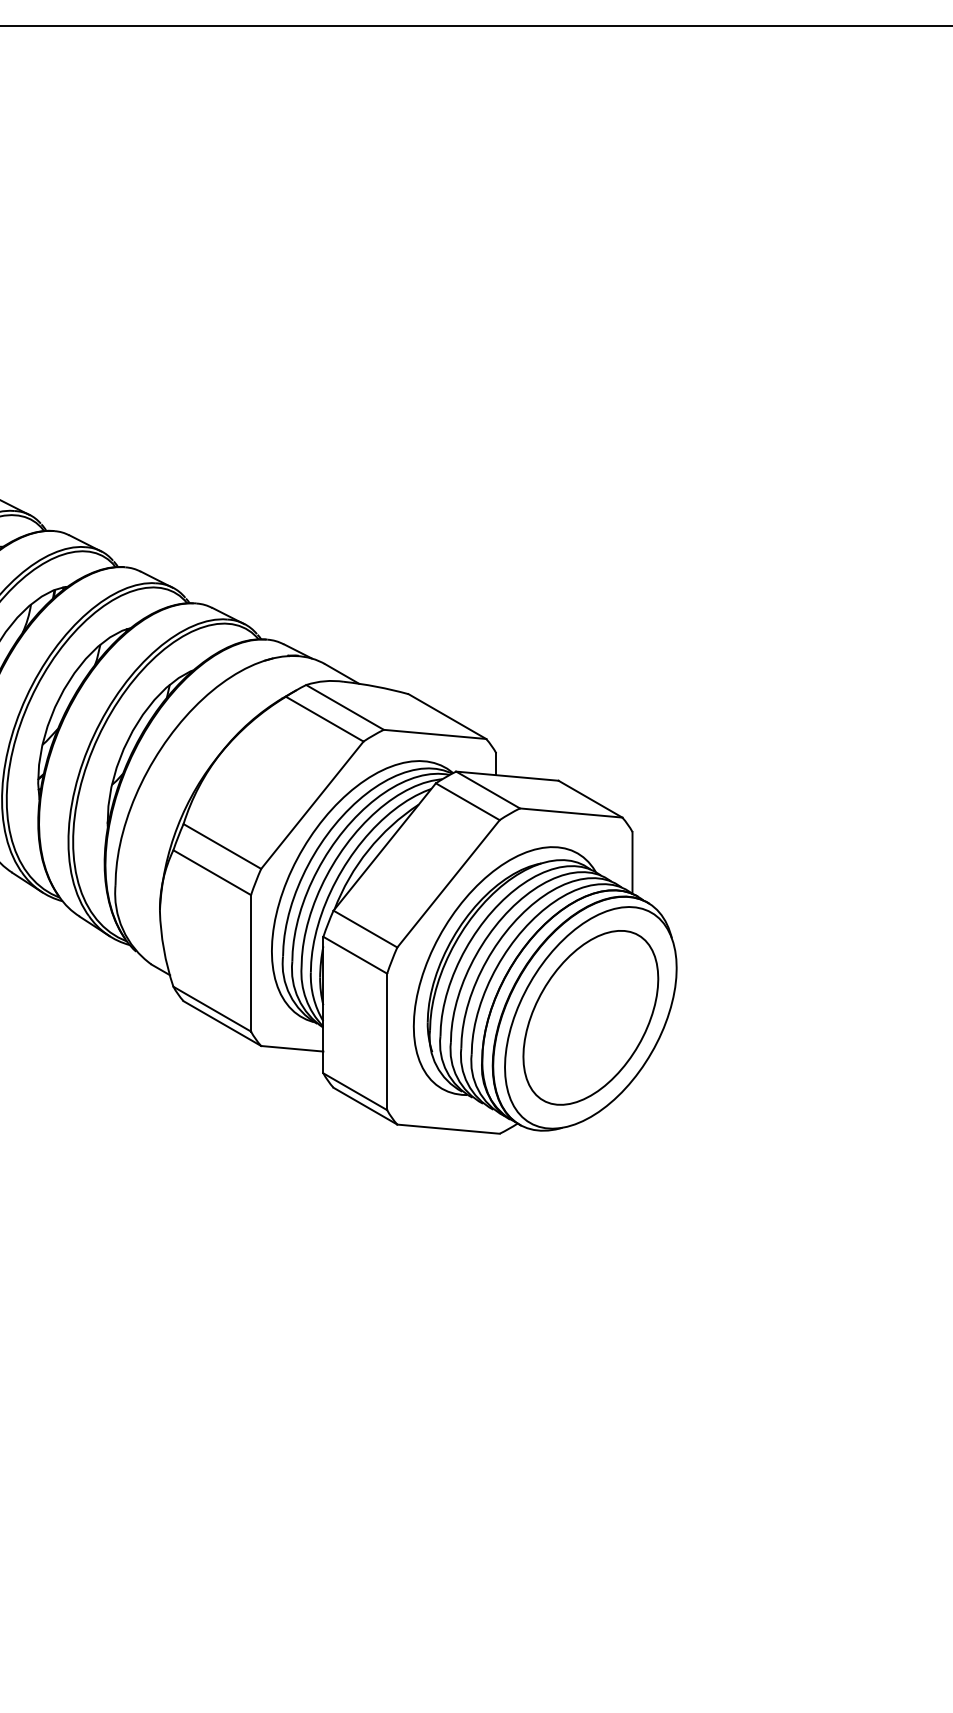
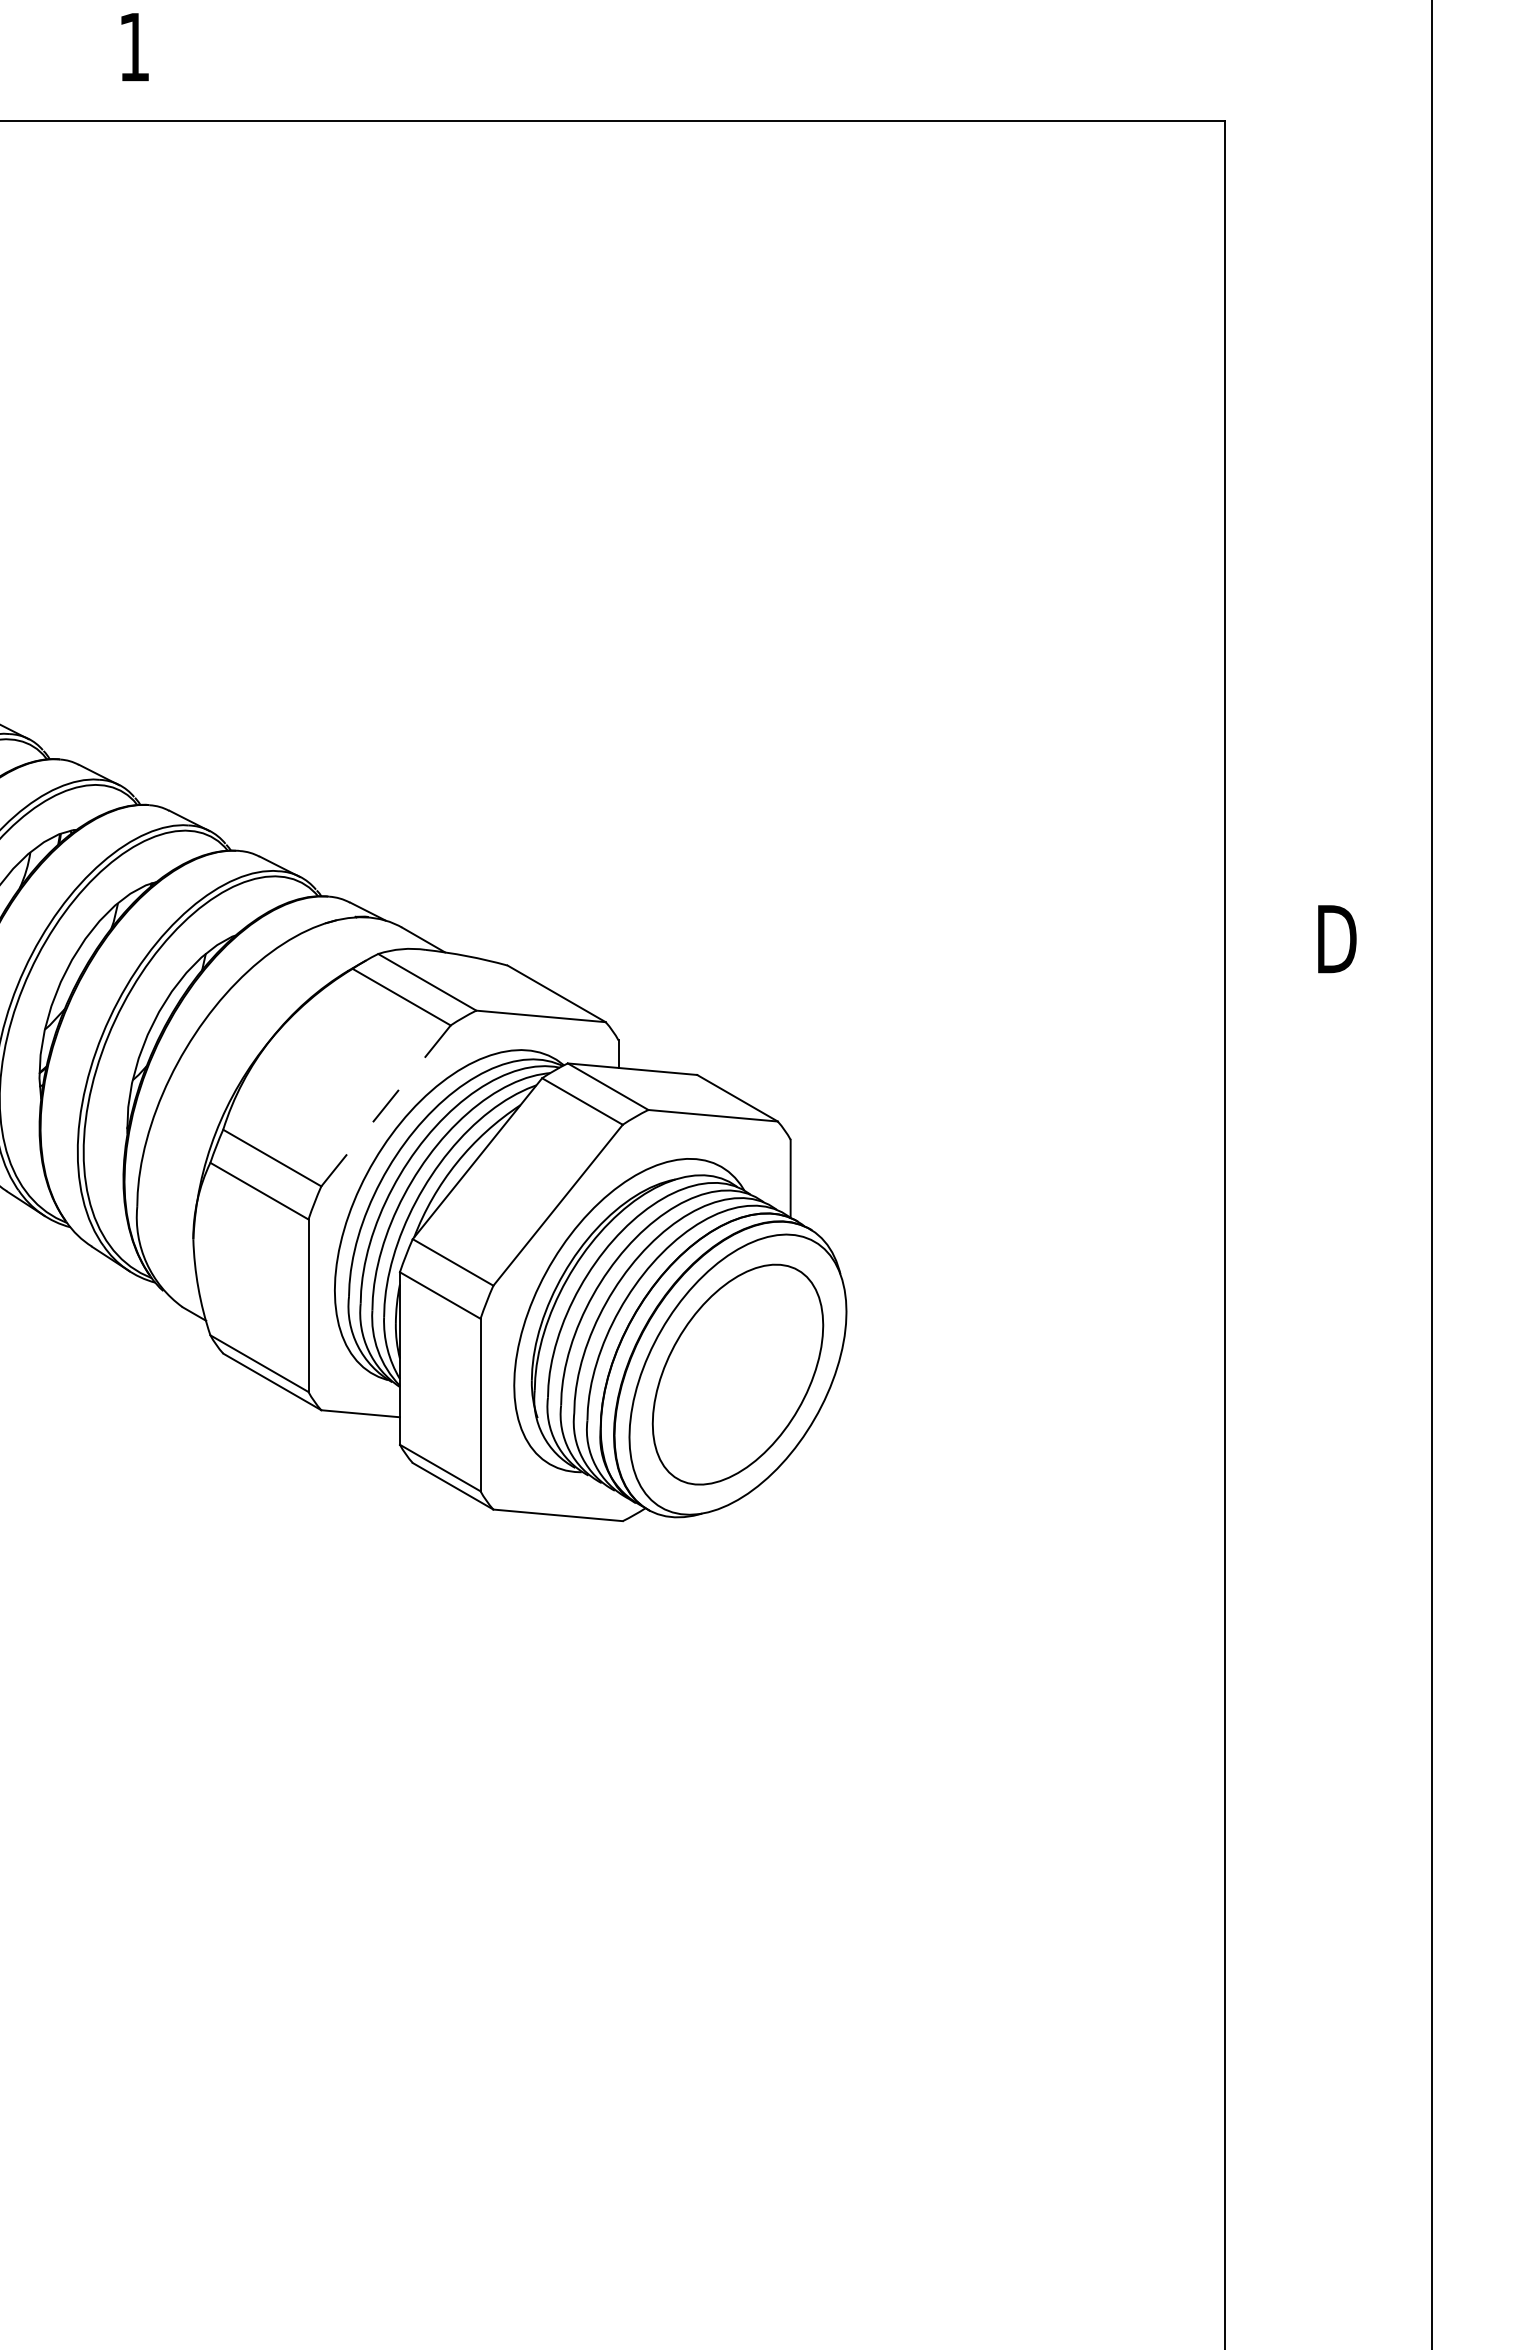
line: (311, 805) -> (385, 1106), solid -> dashed

